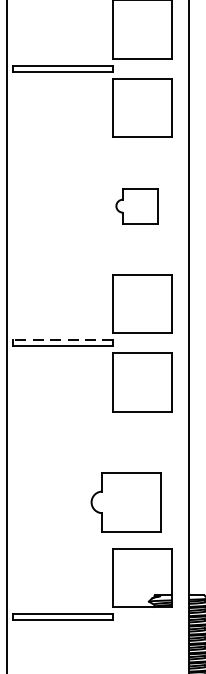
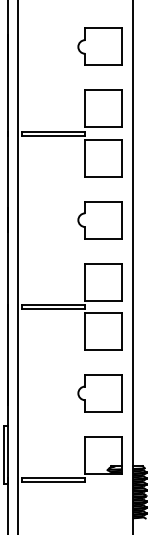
part: (136, 206) -> (99, 220), size x1.67
line: (63, 339) -> (53, 304), dashed -> solid
part: (125, 502) -> (99, 393), moved

